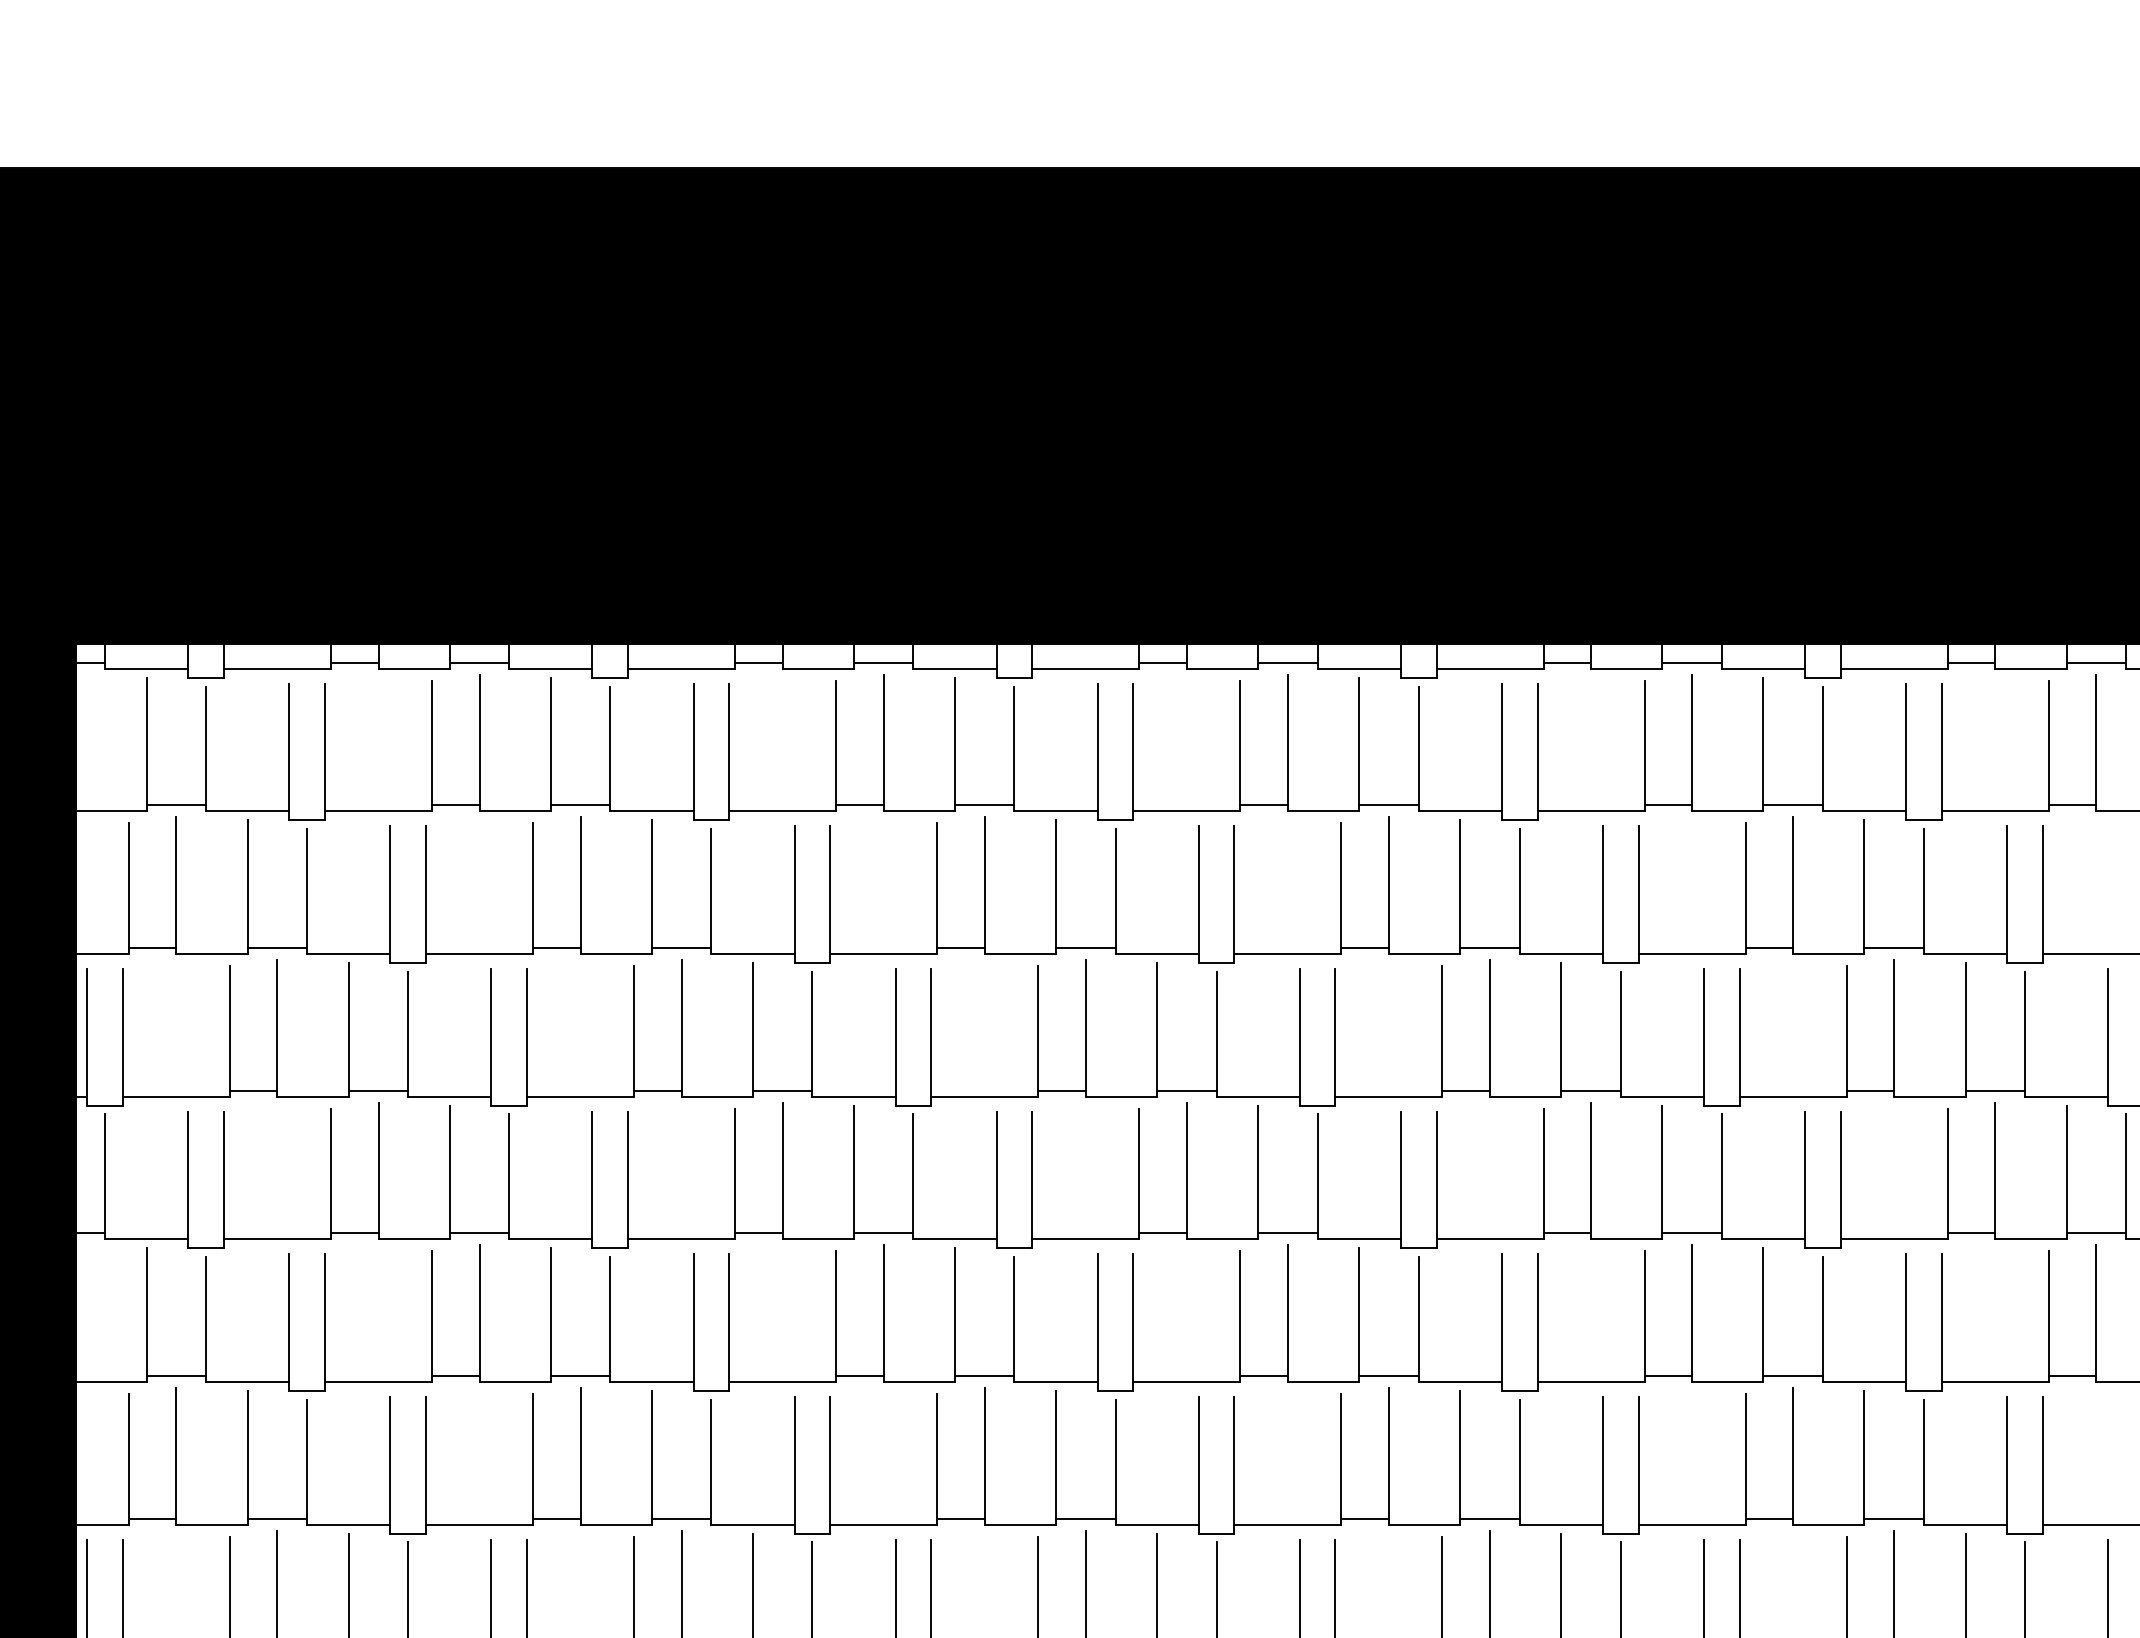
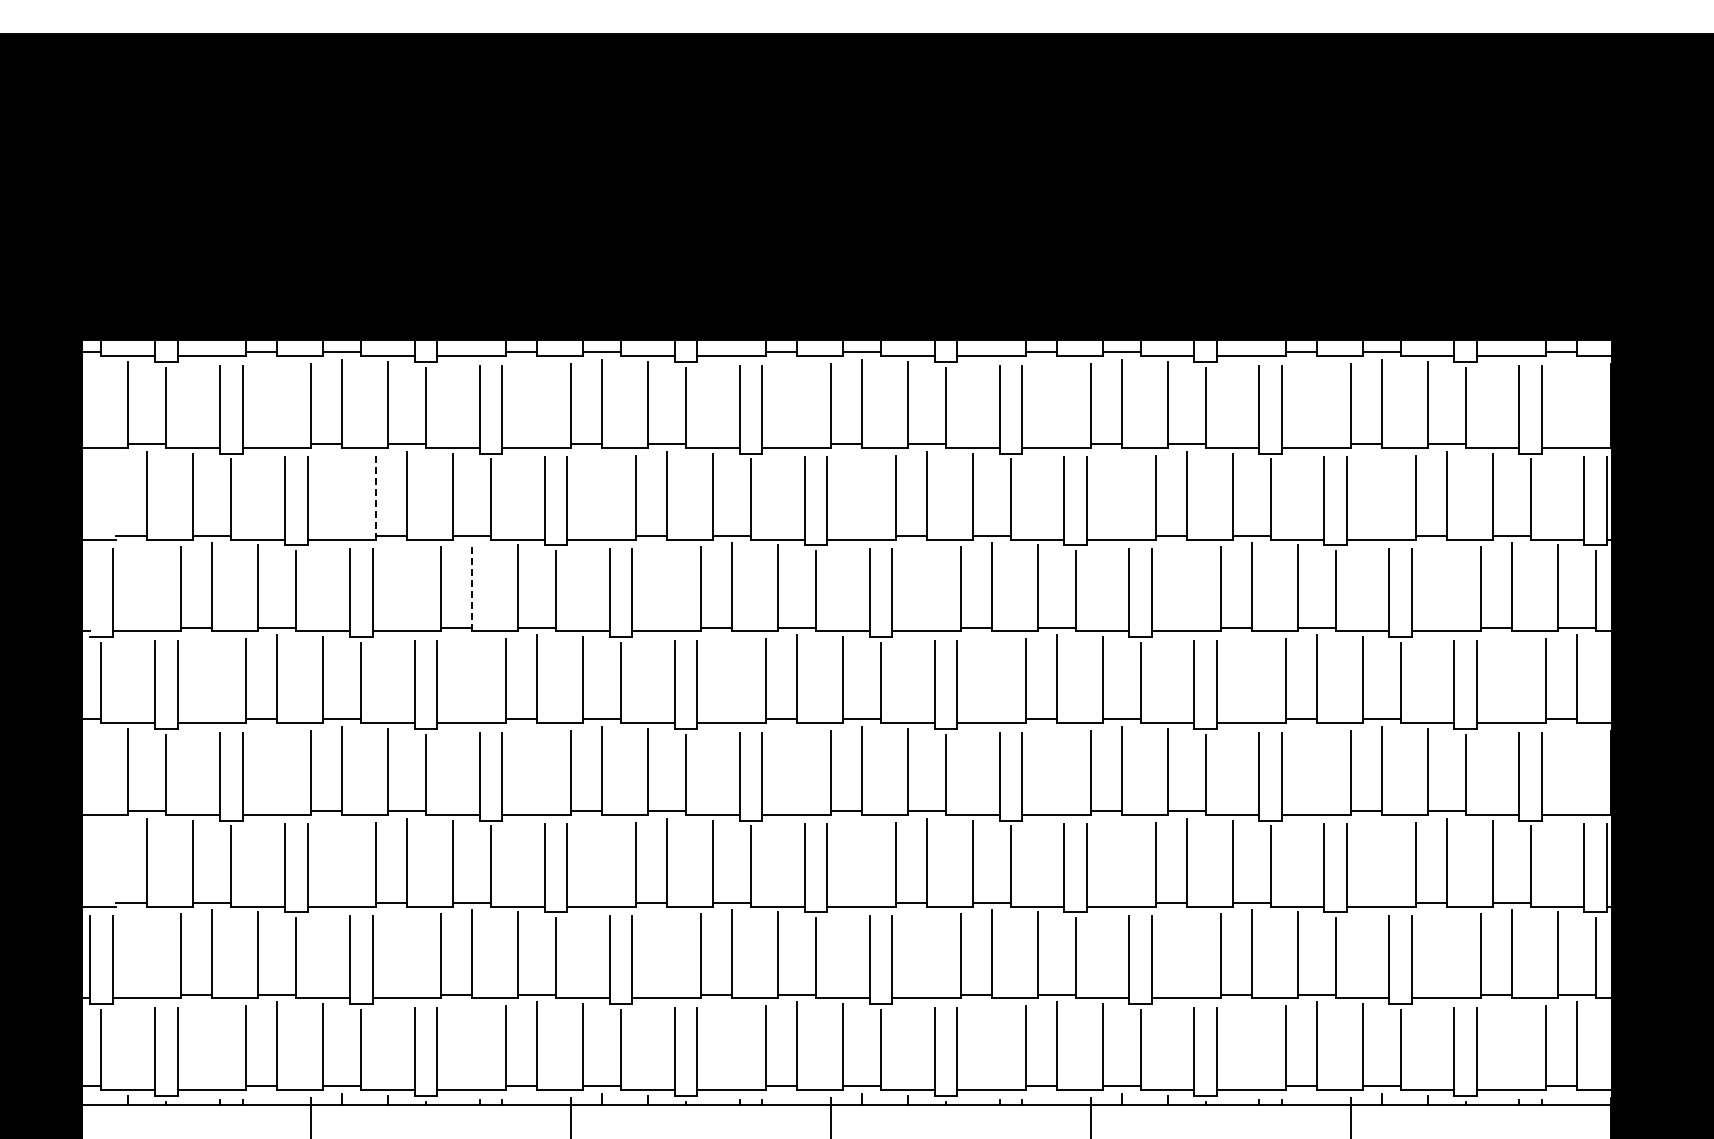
line: (129, 888) -> (116, 497), removed
line: (533, 888) -> (376, 497), solid -> dashed
line: (681, 1028) -> (471, 587), solid -> dashed
line: (87, 1037) -> (89, 593), removed
line: (129, 1459) -> (116, 864), removed

